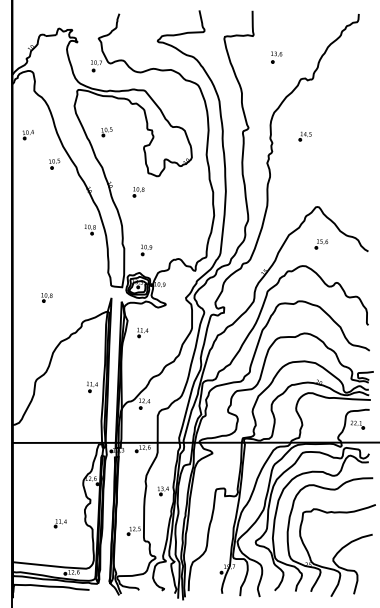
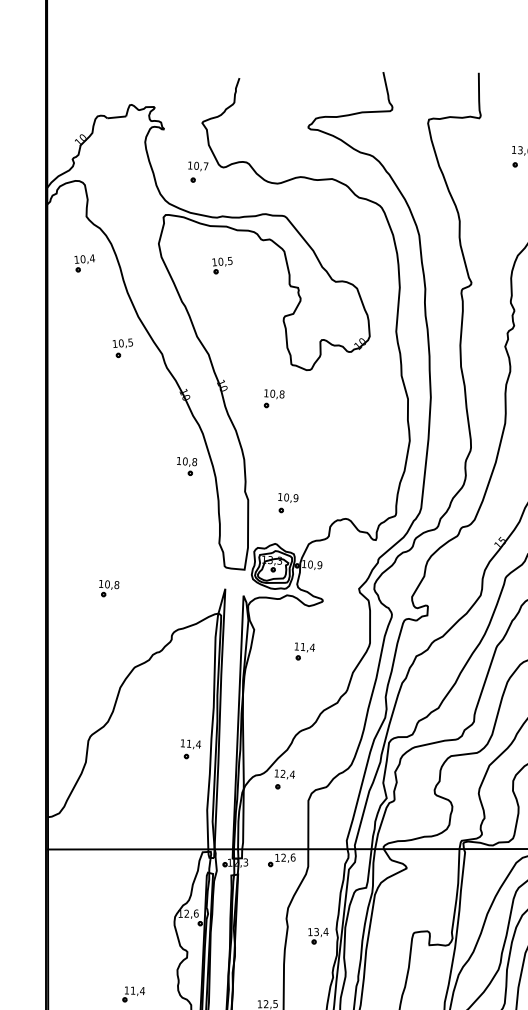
part: (106, 132) -> (221, 266), moved
part: (27, 135) -> (83, 264), moved
part: (142, 332) -> (304, 650), moved

